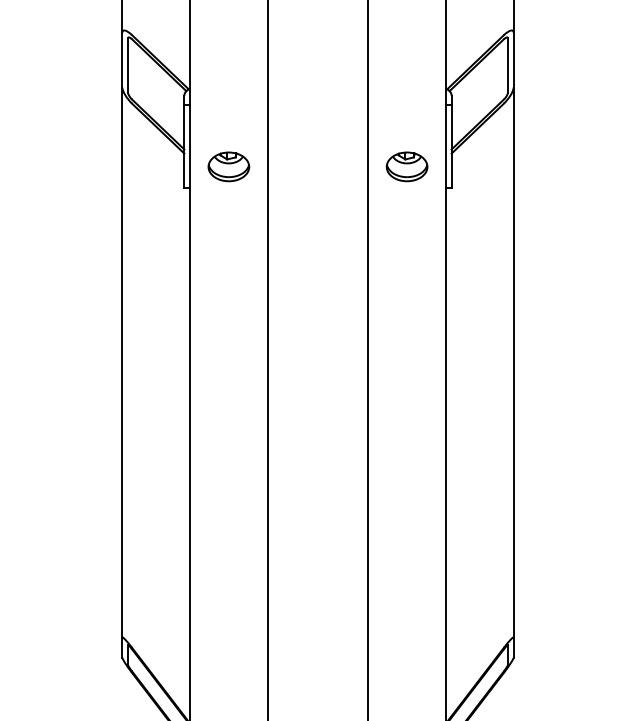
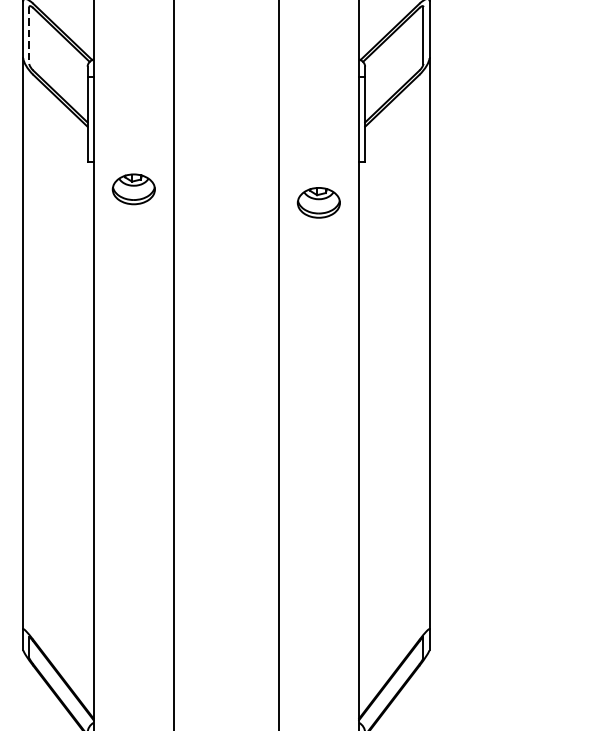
line: (128, 66) -> (29, 36), solid -> dashed
part: (228, 166) -> (133, 188), moved
part: (406, 166) -> (318, 202), moved

